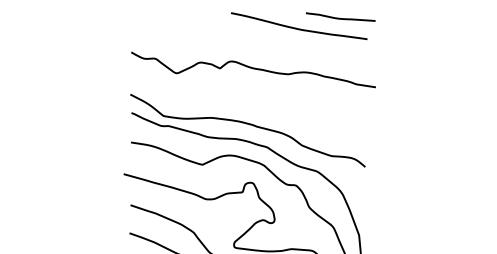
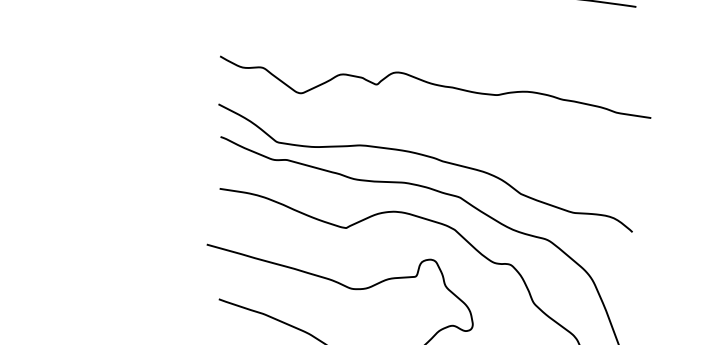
curve: (253, 69) -> (435, 86), moved

